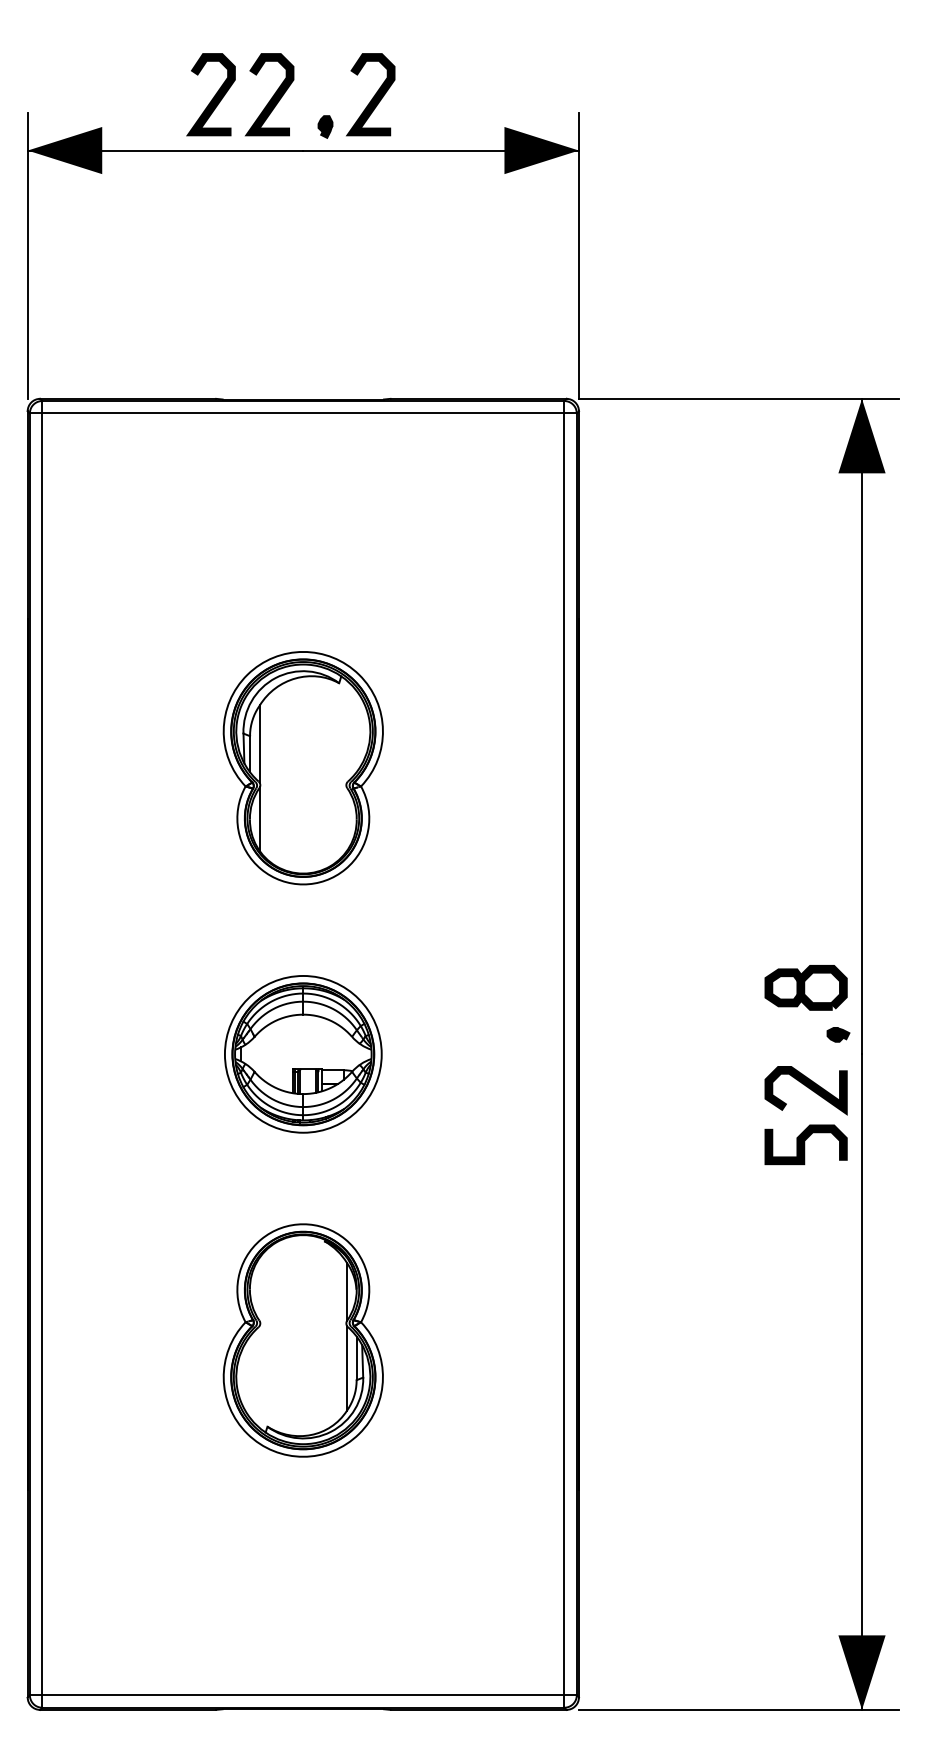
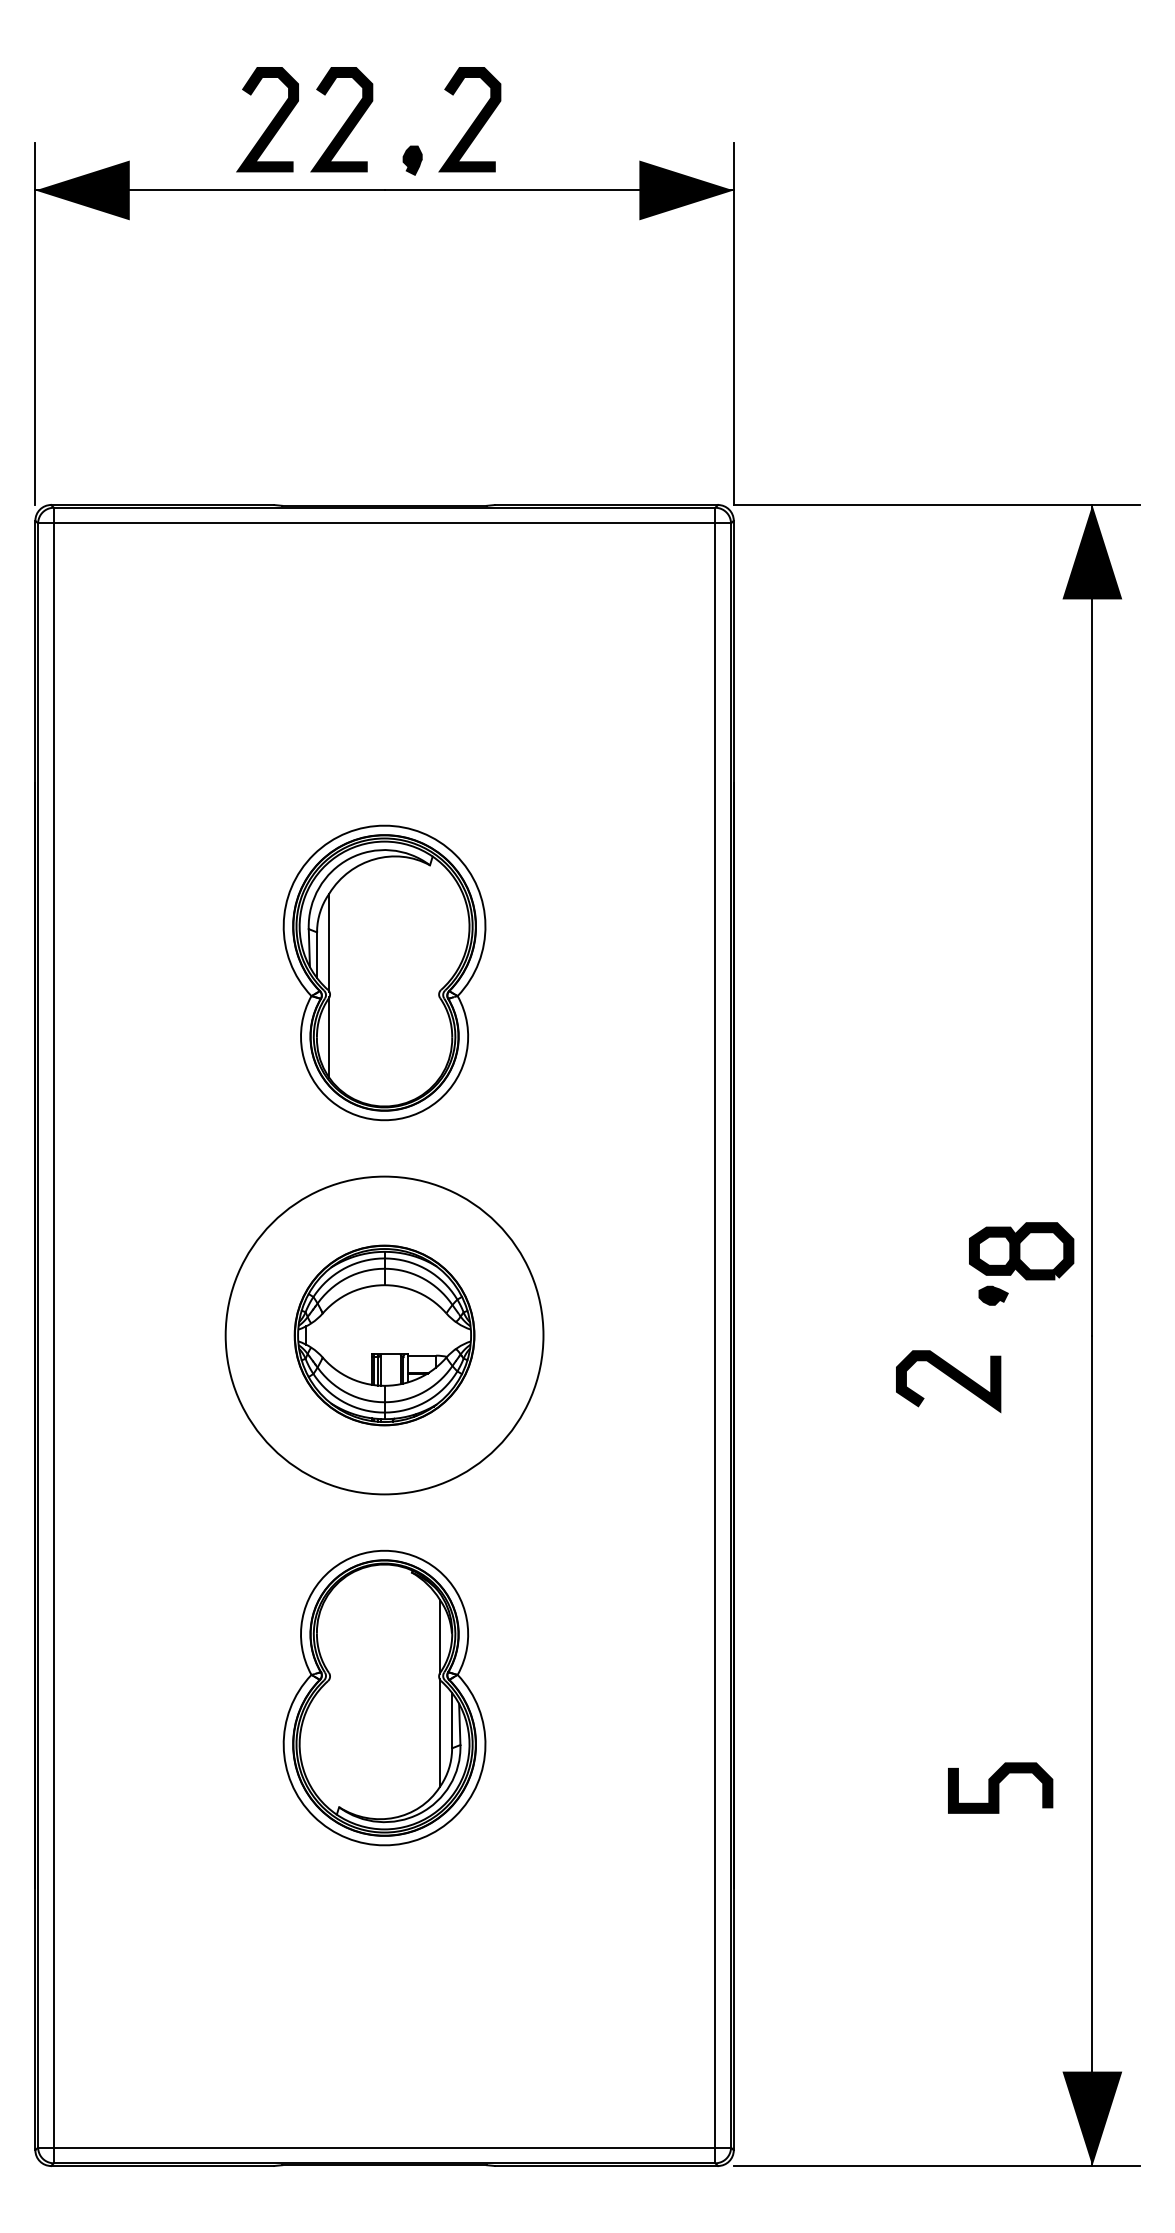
part: (838, 1034) -> (993, 1295), moved
circle: (303, 1054) -> (384, 1335), size x1.6
curve: (806, 1087) -> (949, 1377), moved
curve: (805, 1144) -> (999, 1787), moved

